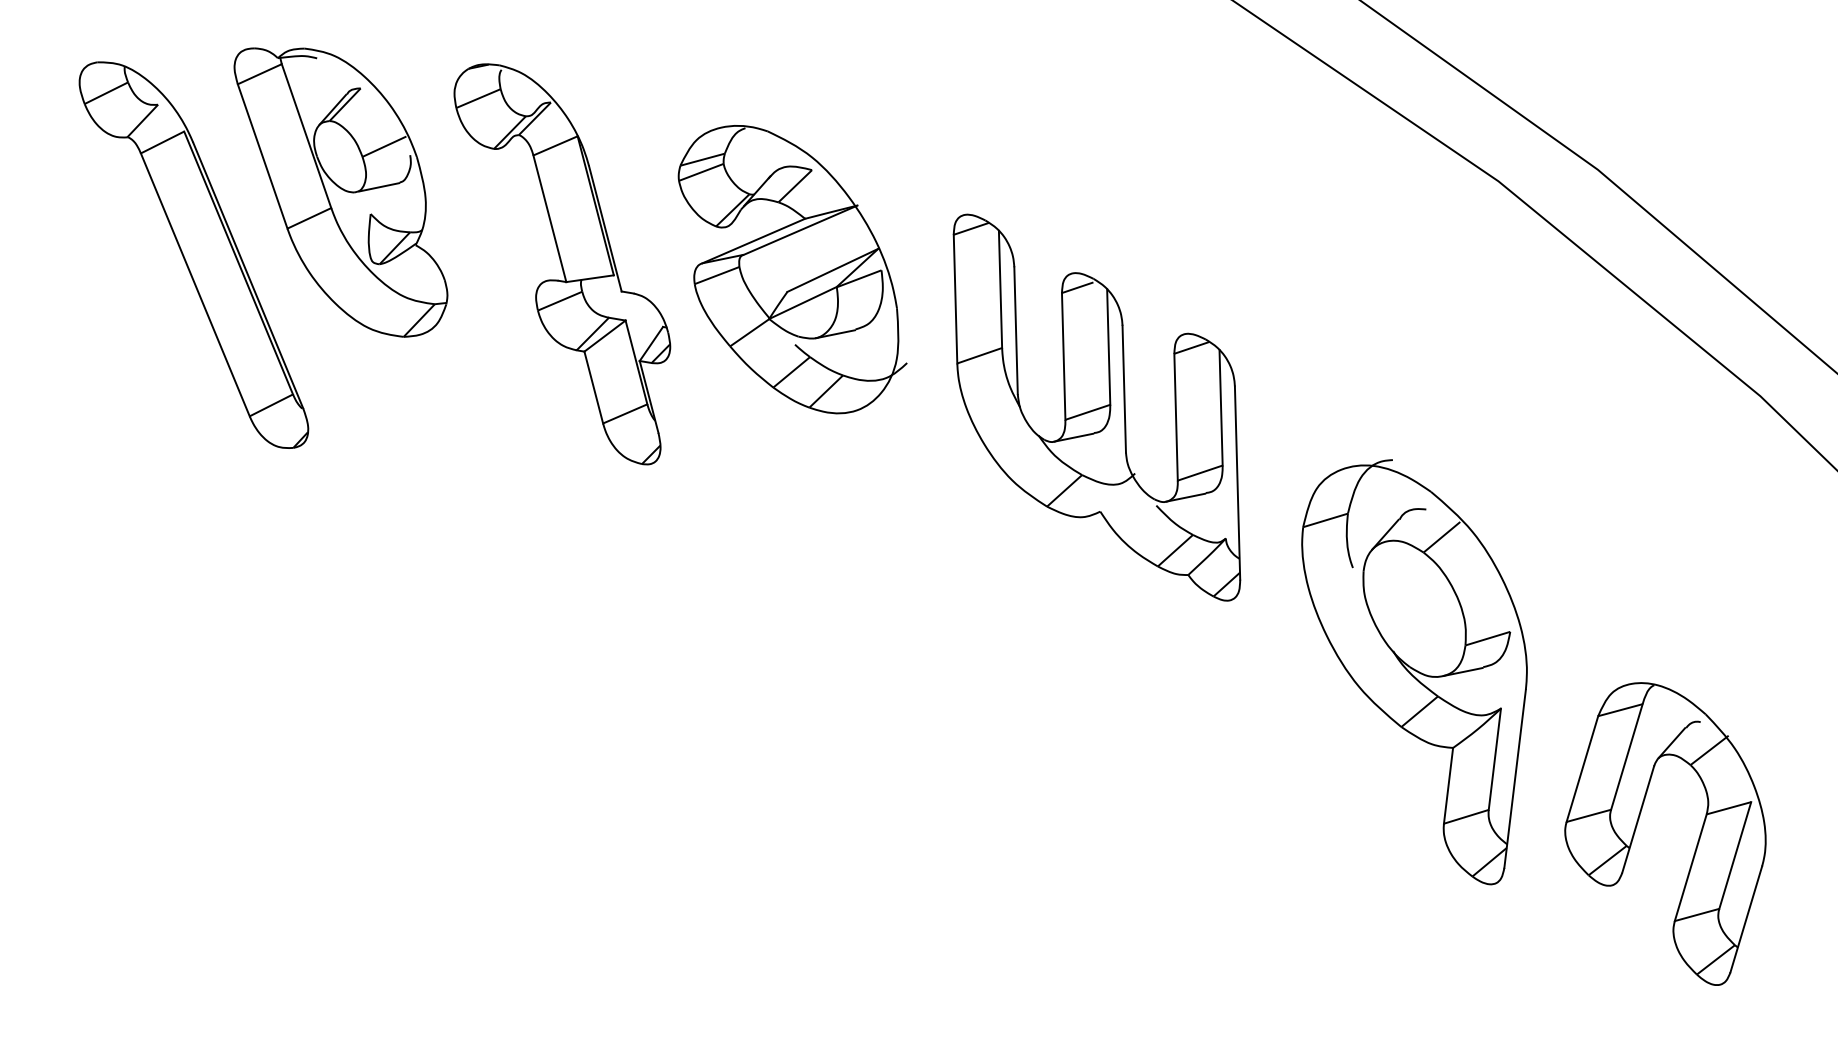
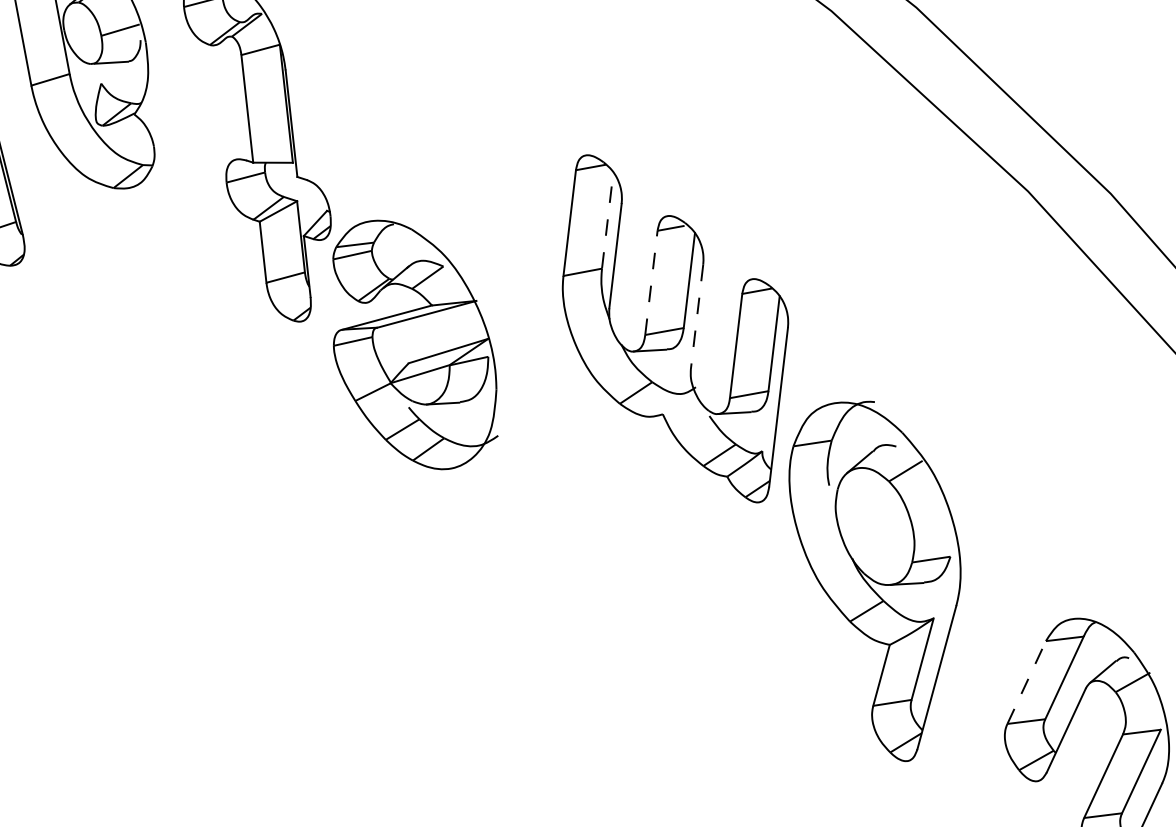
part: (792, 269) -> (415, 345), moved
line: (1000, 289) -> (607, 220), solid -> dashed
line: (1063, 355) -> (651, 282), solid -> dashed
line: (1124, 389) -> (697, 317), solid -> dashed
part: (1414, 672) -> (867, 578), moved
line: (1582, 768) -> (1026, 682), solid -> dashed

